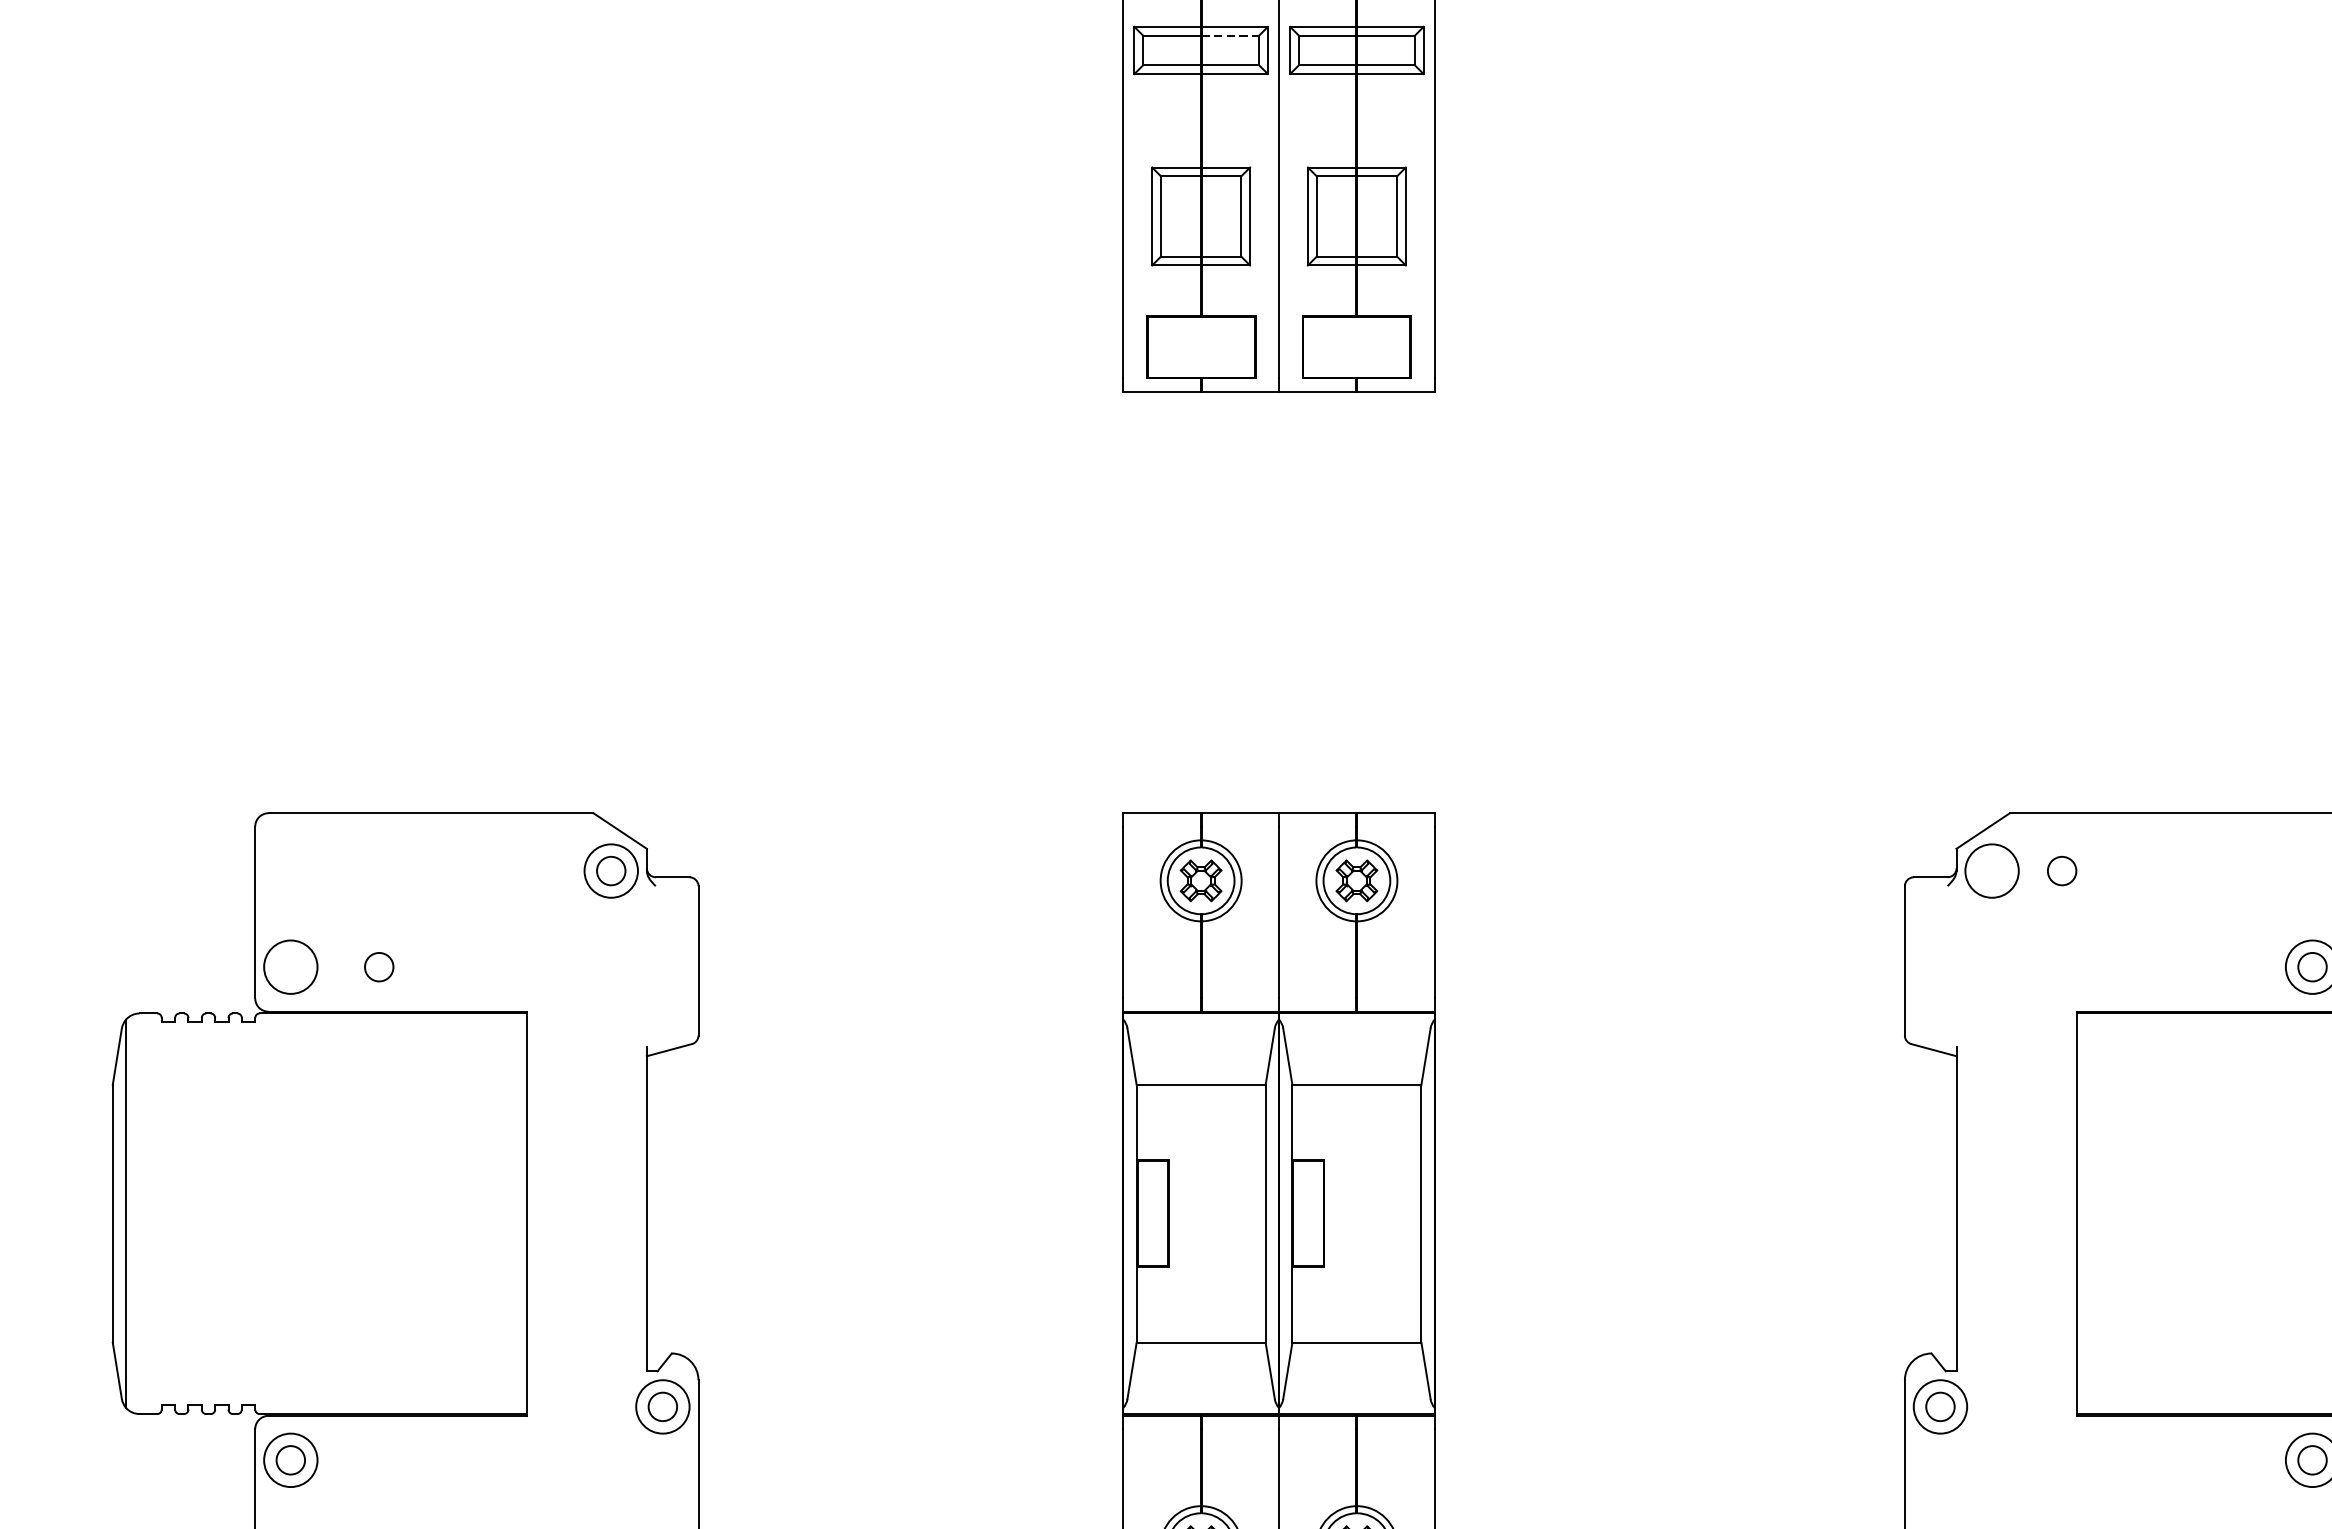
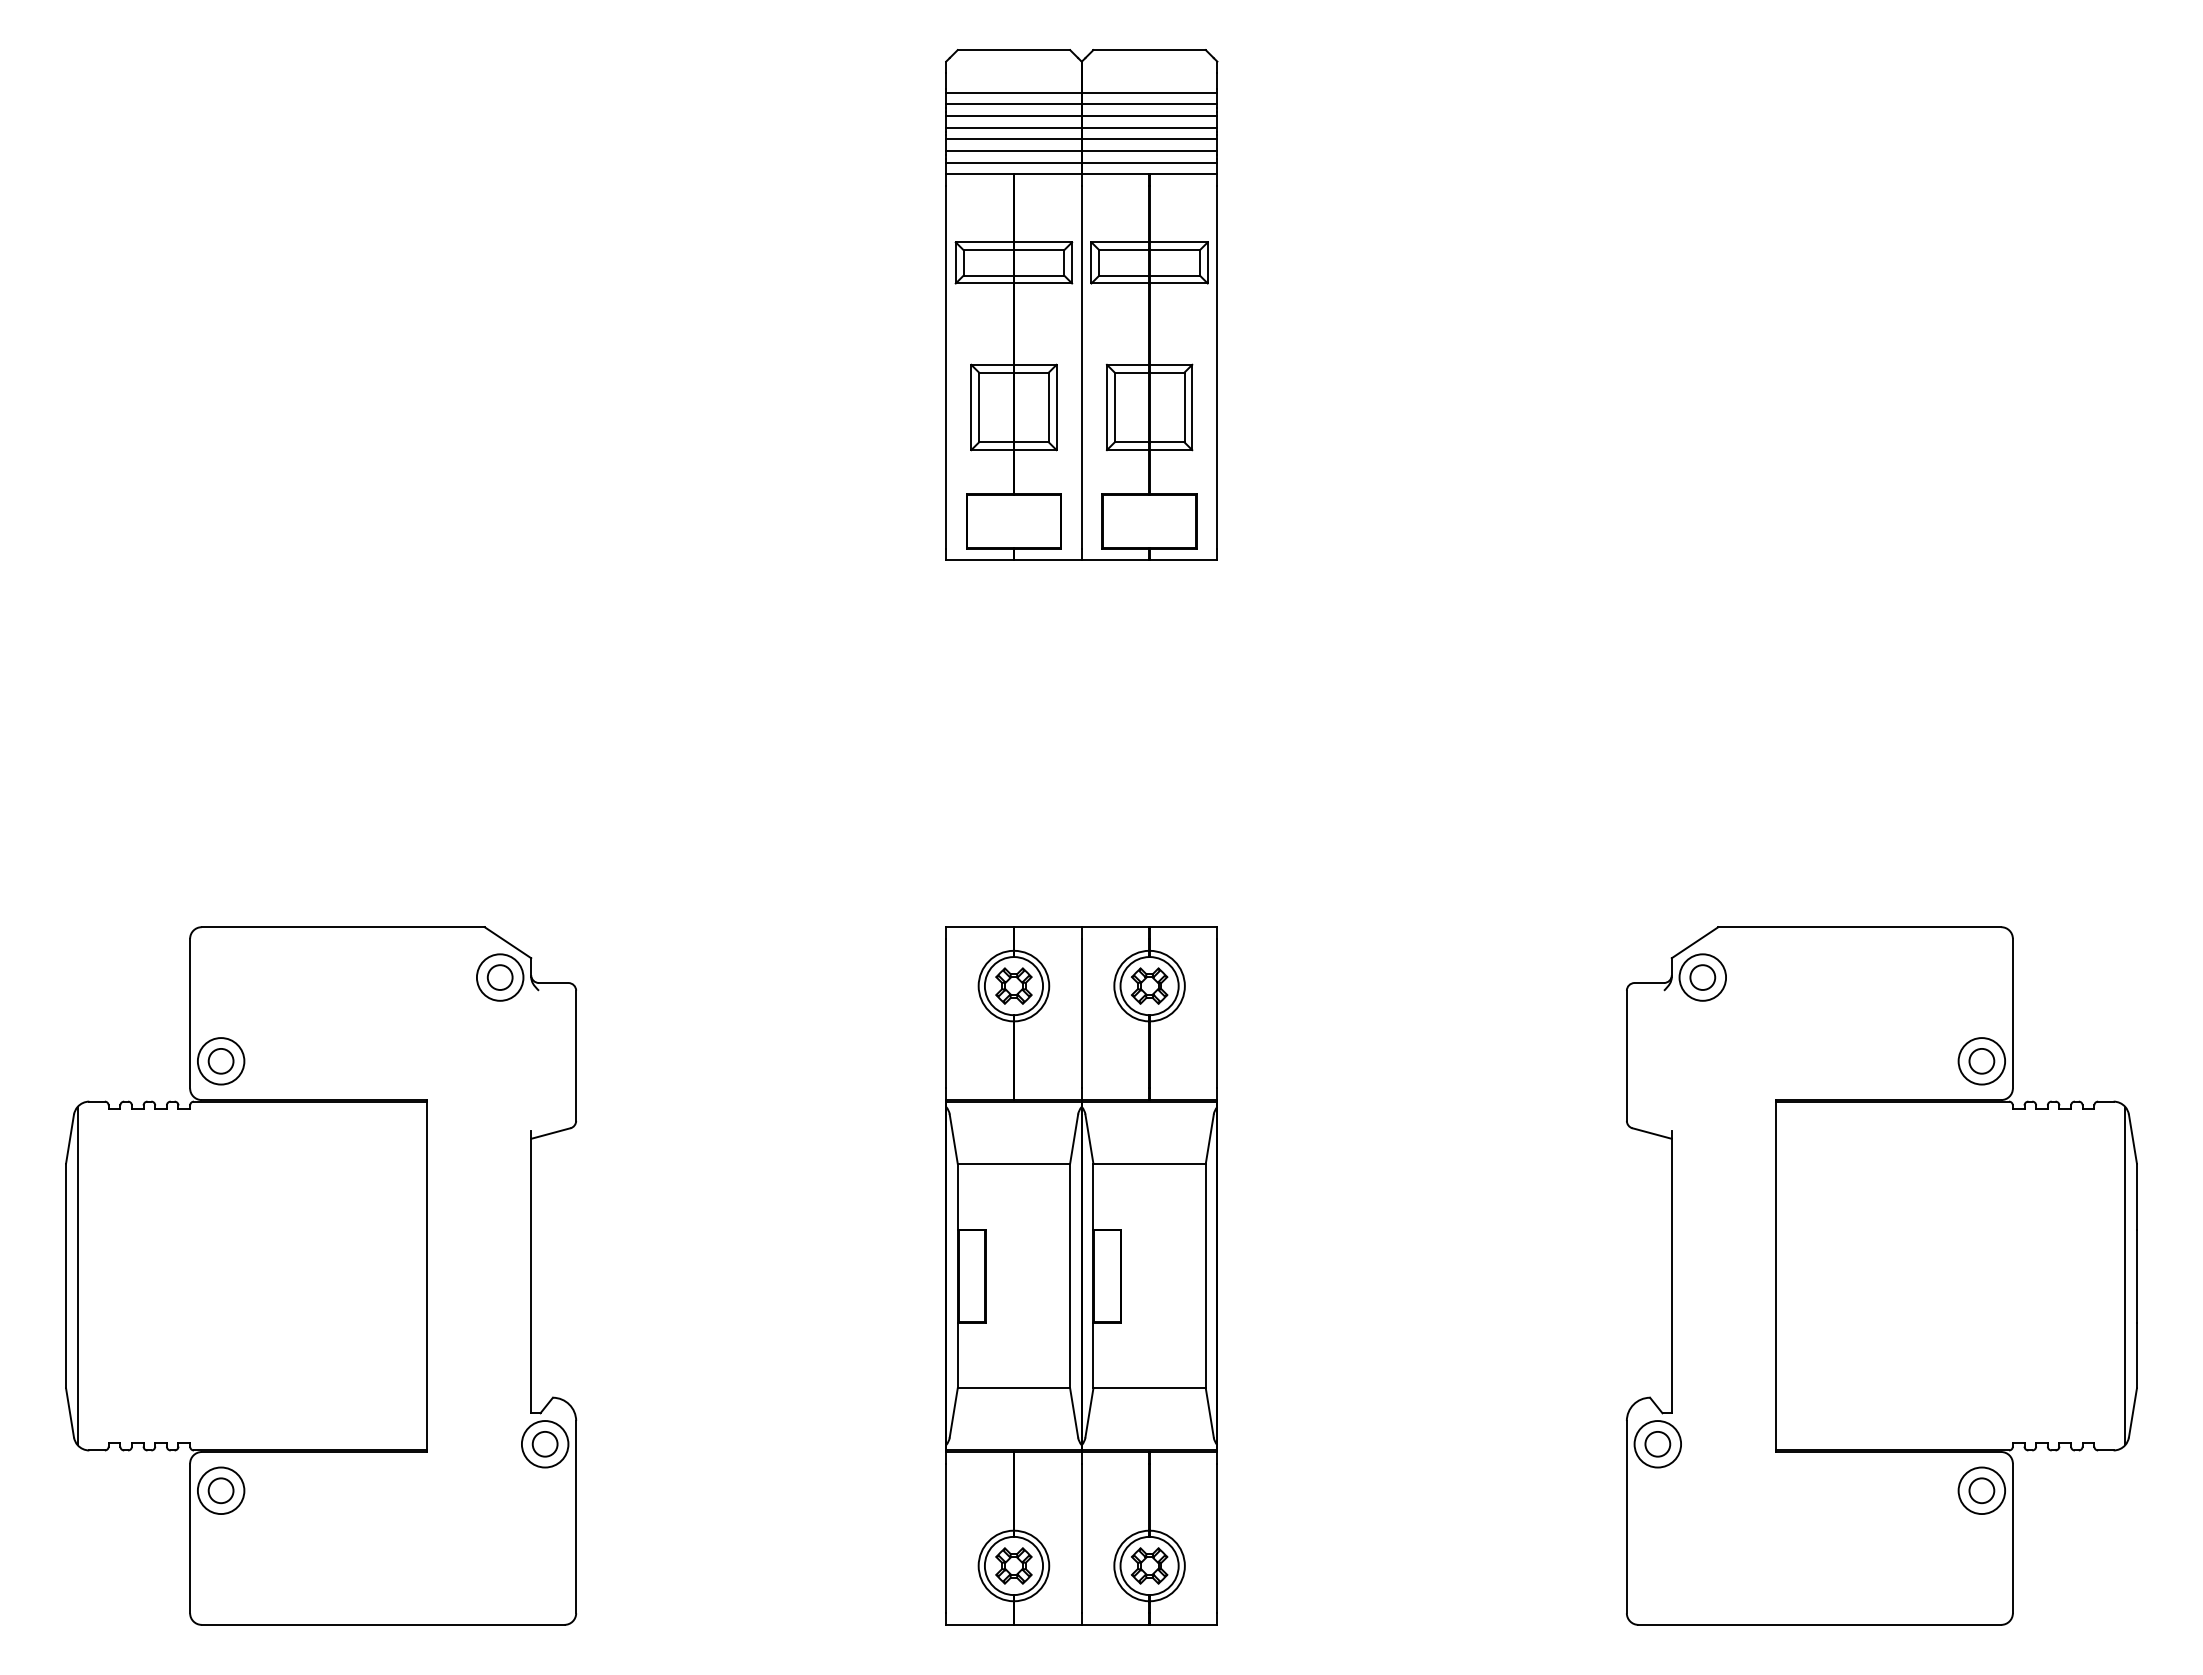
line: (1230, 36) -> (1039, 250), dashed -> solid
circle: (2061, 870) -> (1702, 977), moved
circle: (378, 967) -> (220, 1061), moved

